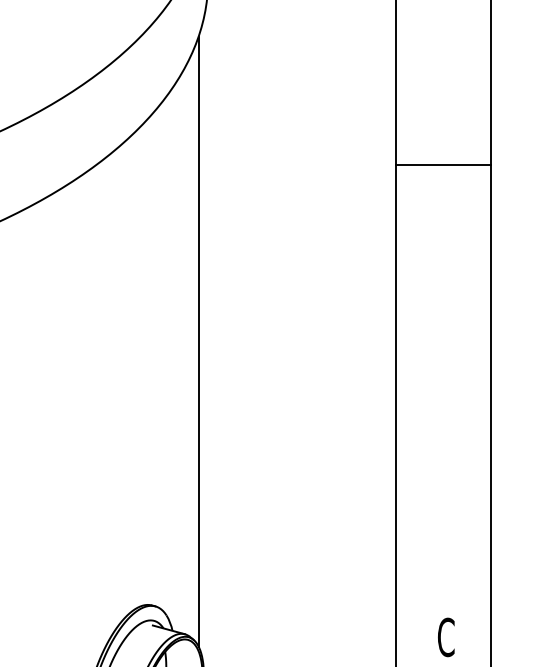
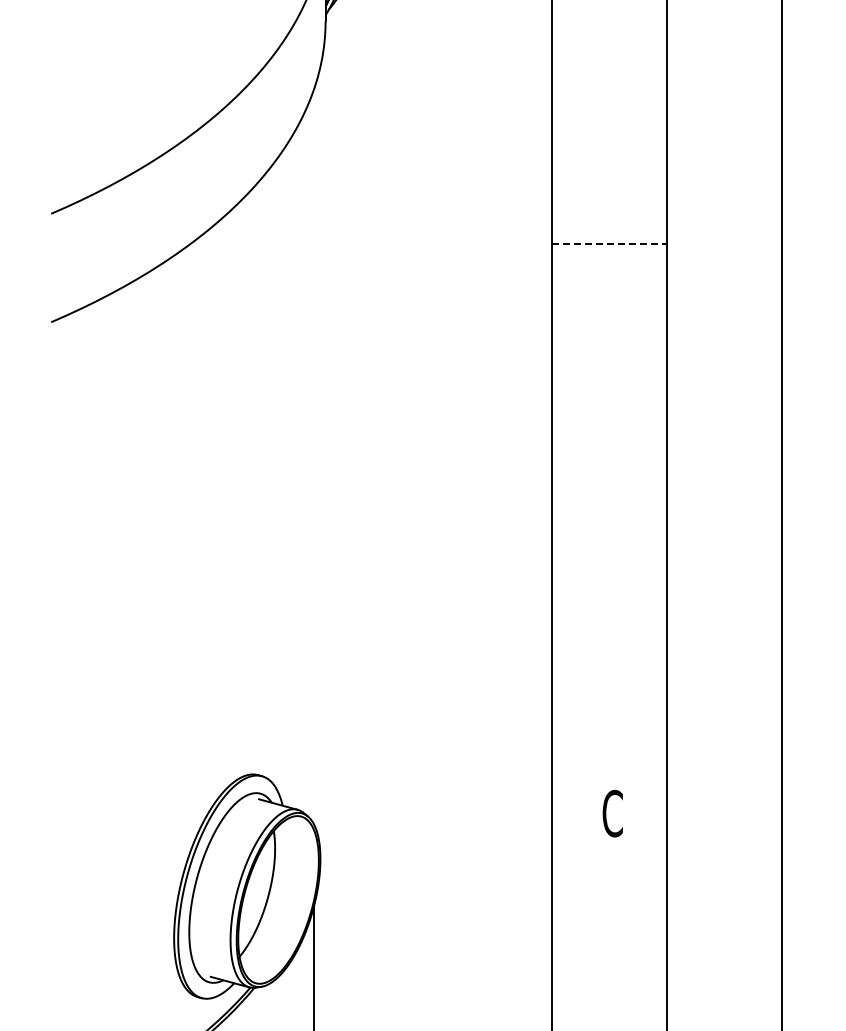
line: (443, 164) -> (609, 243), solid -> dashed
line: (198, 341) -> (314, 456), removed

